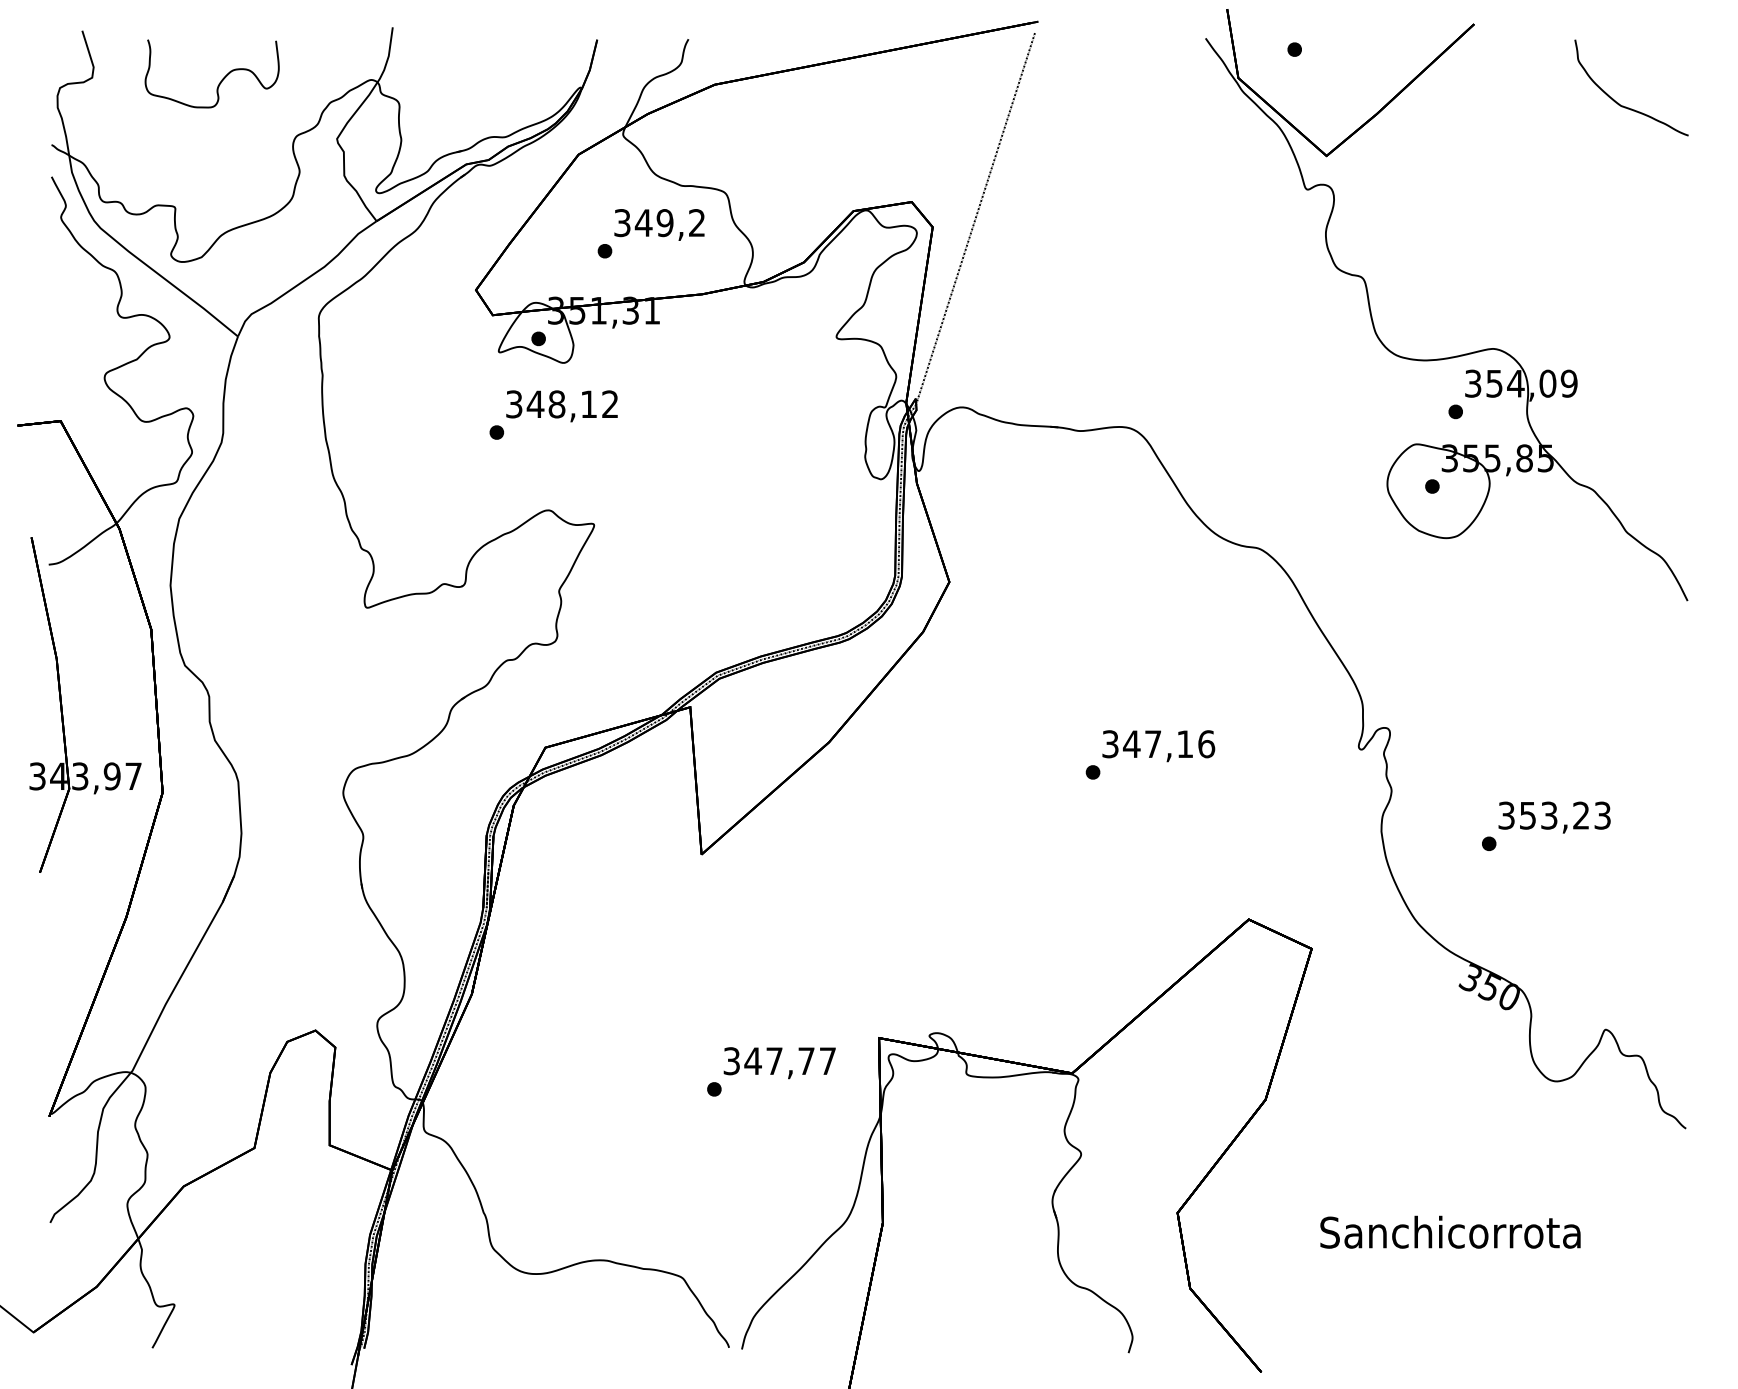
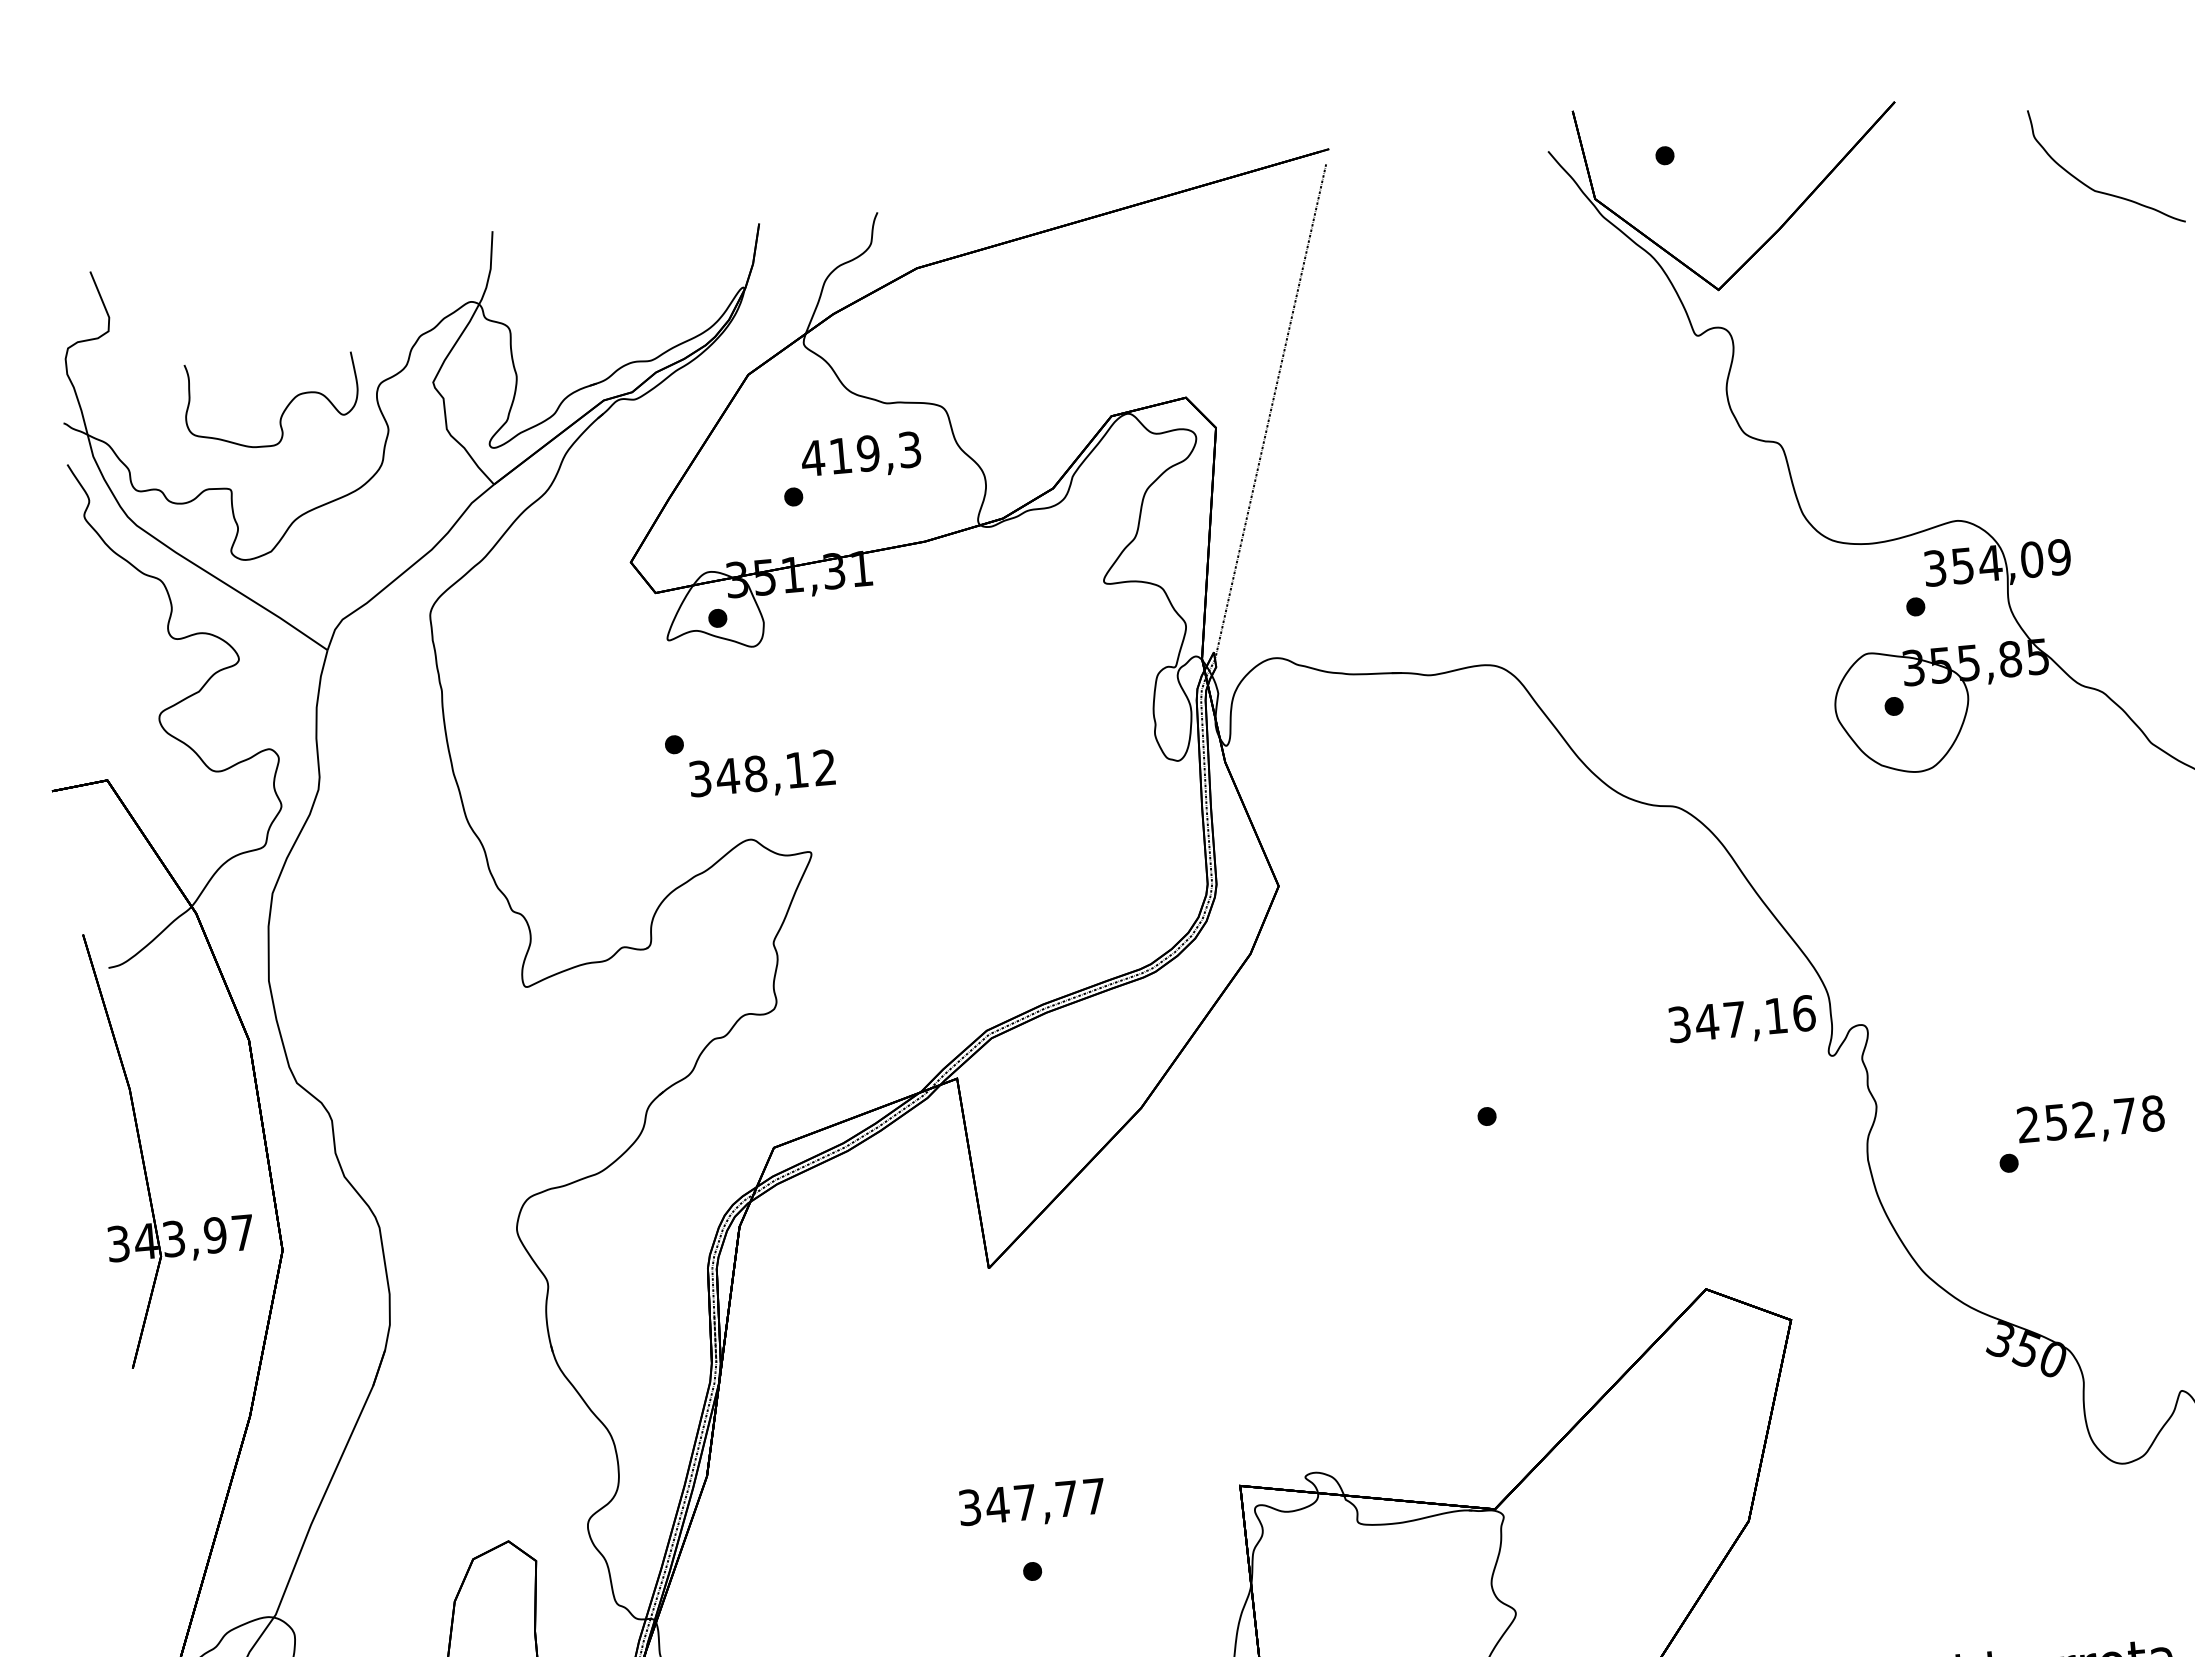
part: (221, 79) -> (284, 408), moved
text: (659, 223) -> (861, 454), 349,2 -> 419,3
text: (561, 406) -> (761, 776), moved
text: (1158, 746) -> (1742, 1021), moved
text: (1554, 815) -> (2090, 1118), 353,23 -> 252,78
text: (779, 1063) -> (1032, 1505), moved

